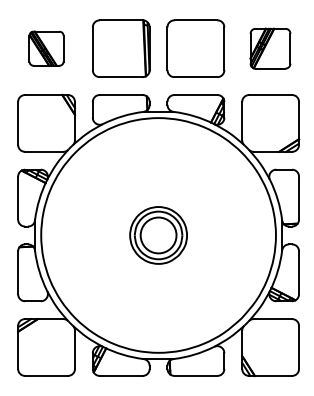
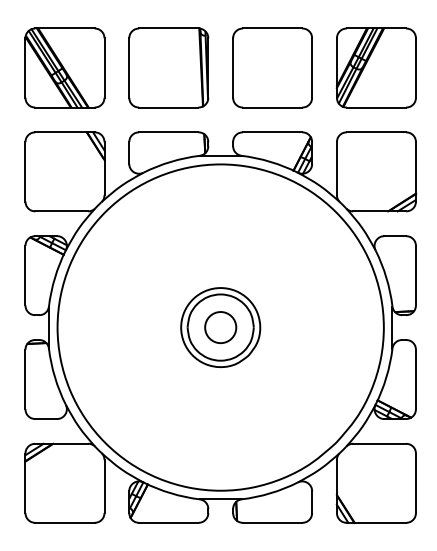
part: (46, 48) -> (64, 67), size x1.67
part: (269, 48) -> (375, 67), size x1.43
circle: (158, 235) -> (220, 327), size x0.62

